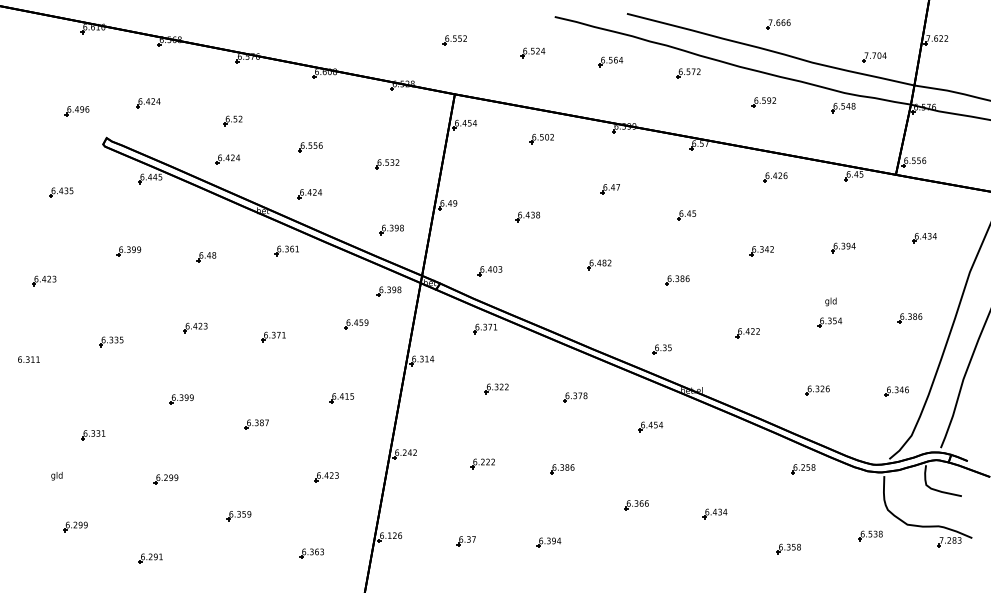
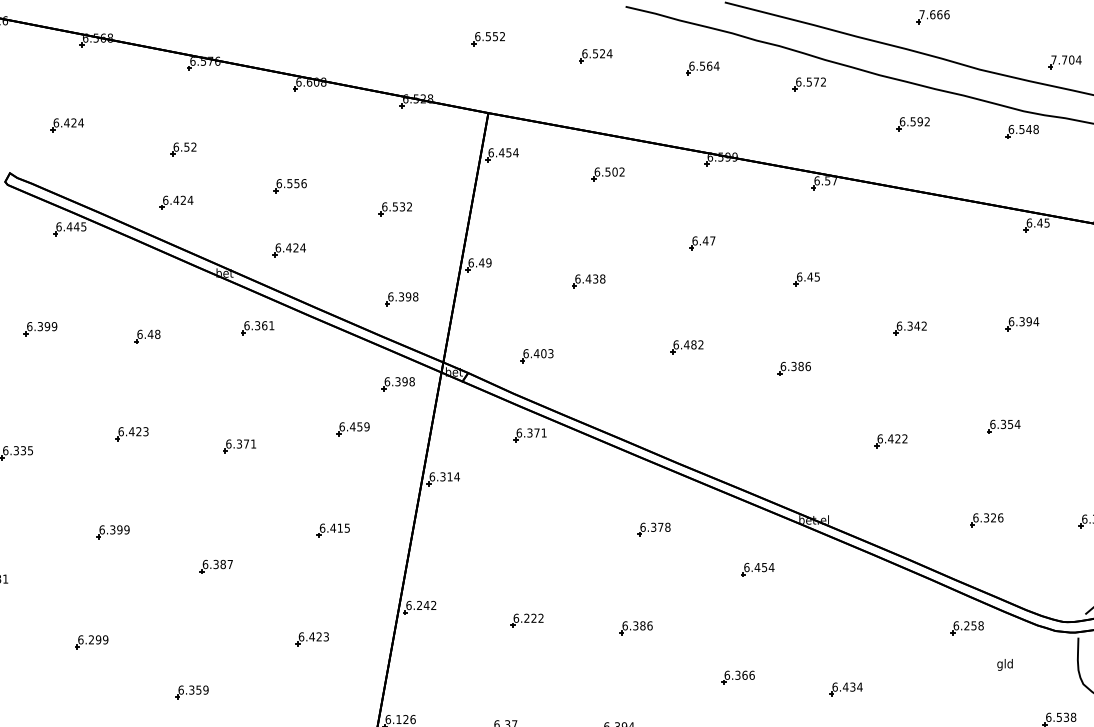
part: (775, 177) -> (928, 227), removed
text: (830, 301) -> (1004, 664), moved
part: (661, 349) -> (772, 463), removed
part: (496, 388) -> (545, 517), removed

